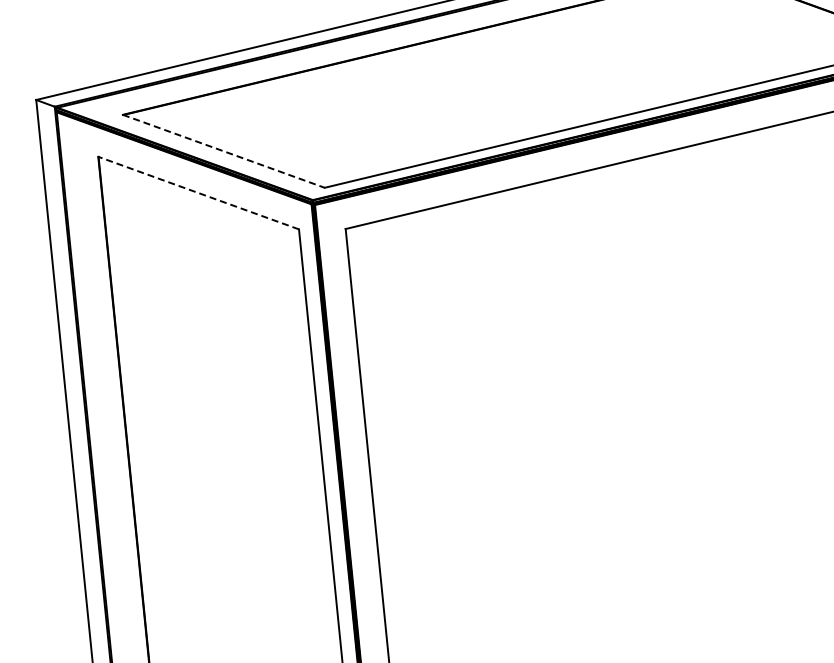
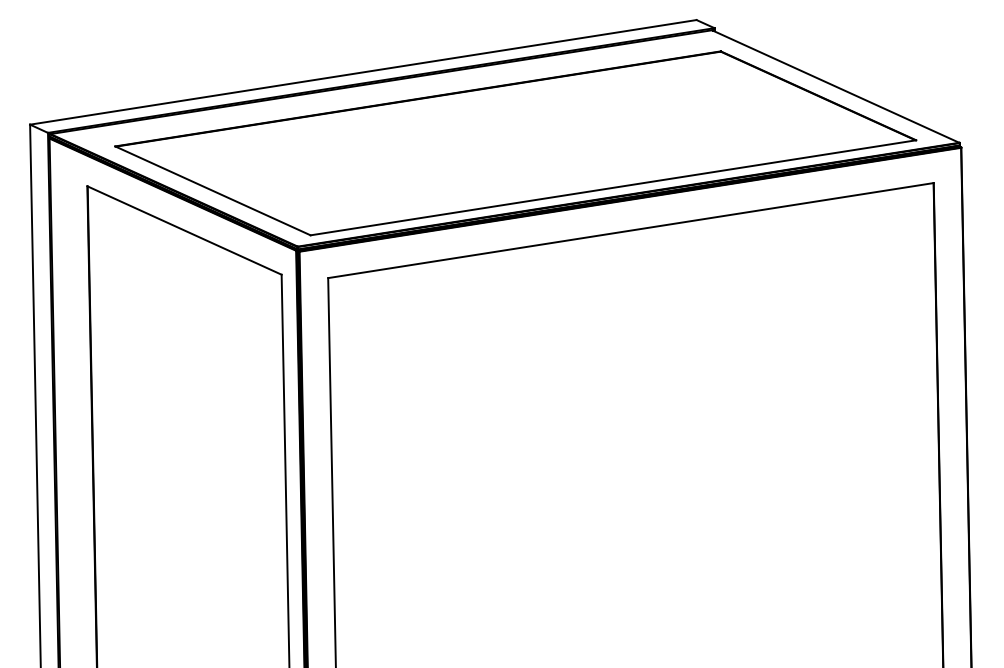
line: (224, 151) -> (213, 191), dashed -> solid
line: (198, 193) -> (184, 230), dashed -> solid

